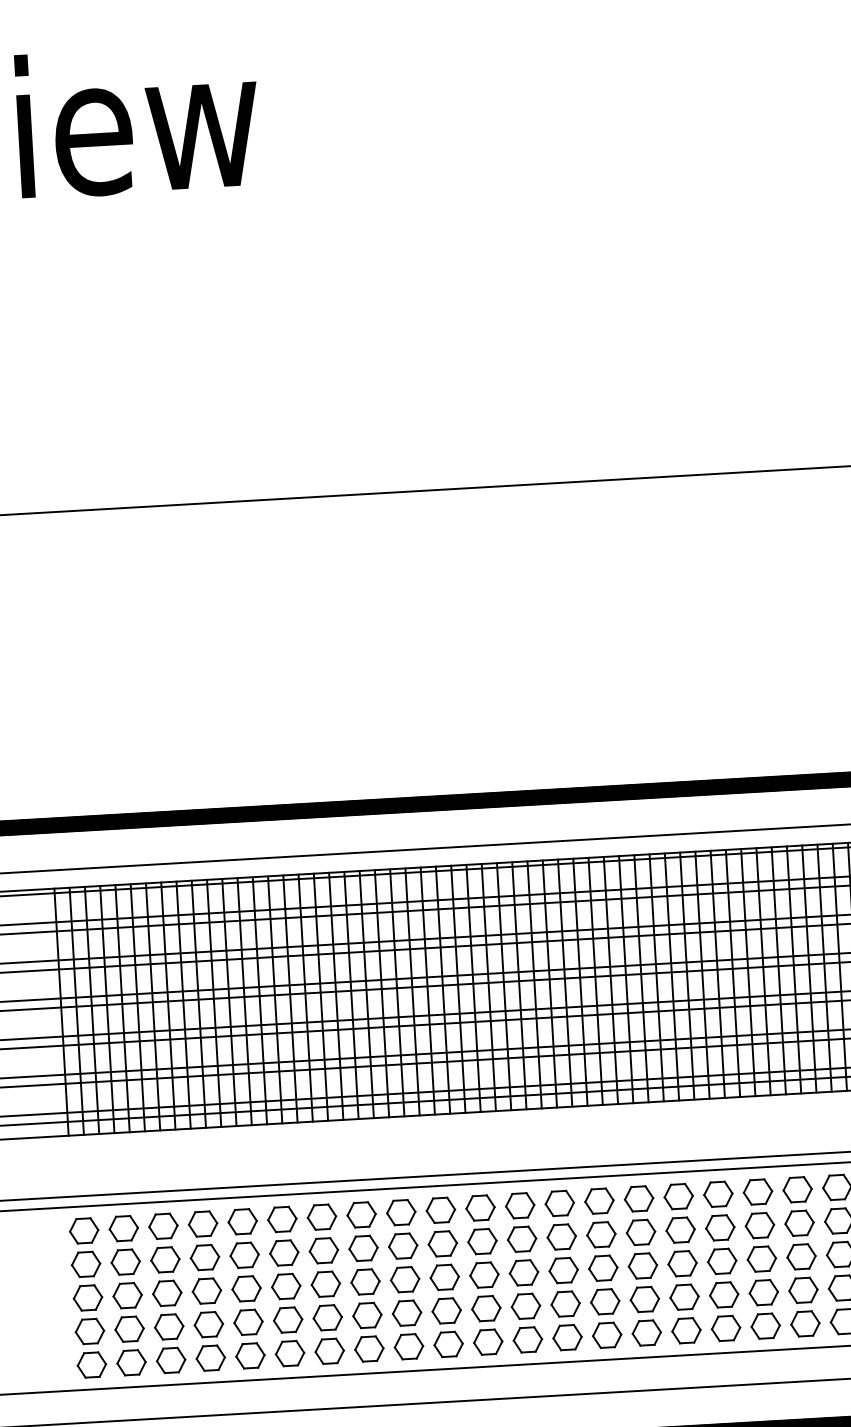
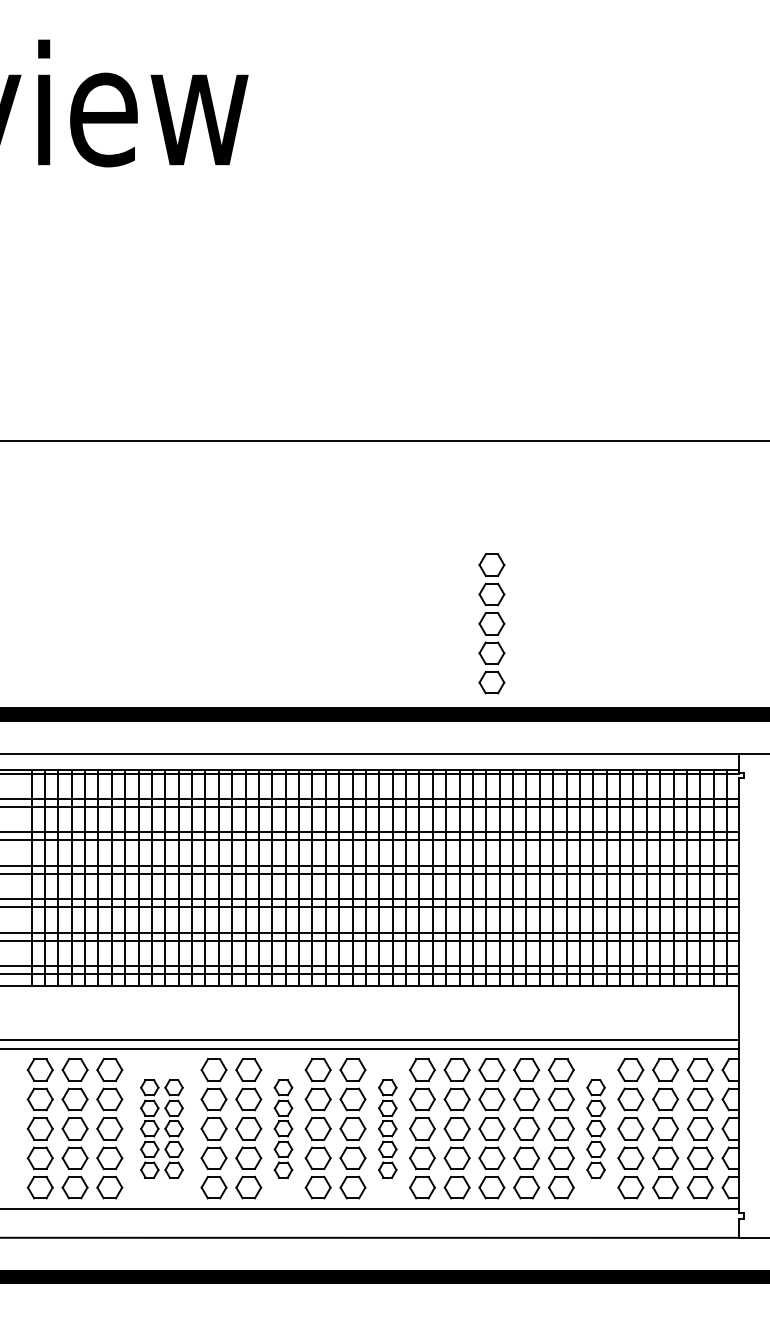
part: (569, 691) -> (491, 623), added
part: (721, 1261) -> (595, 1128), size x0.7
part: (484, 1274) -> (387, 1128), size x0.7
part: (365, 1281) -> (283, 1128), size x0.7
part: (226, 1289) -> (161, 1128), size x0.7

